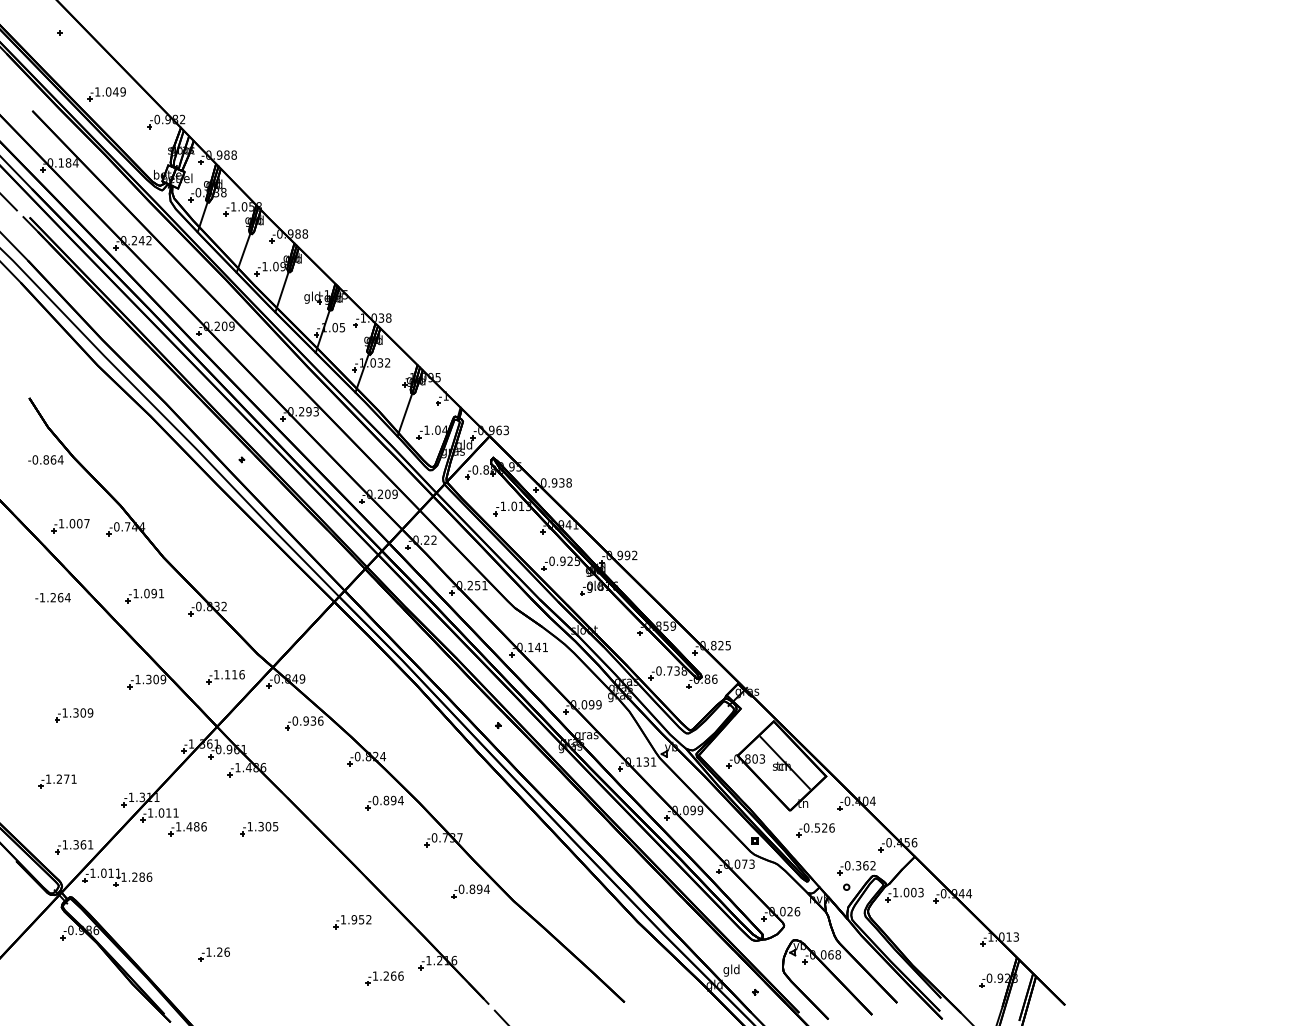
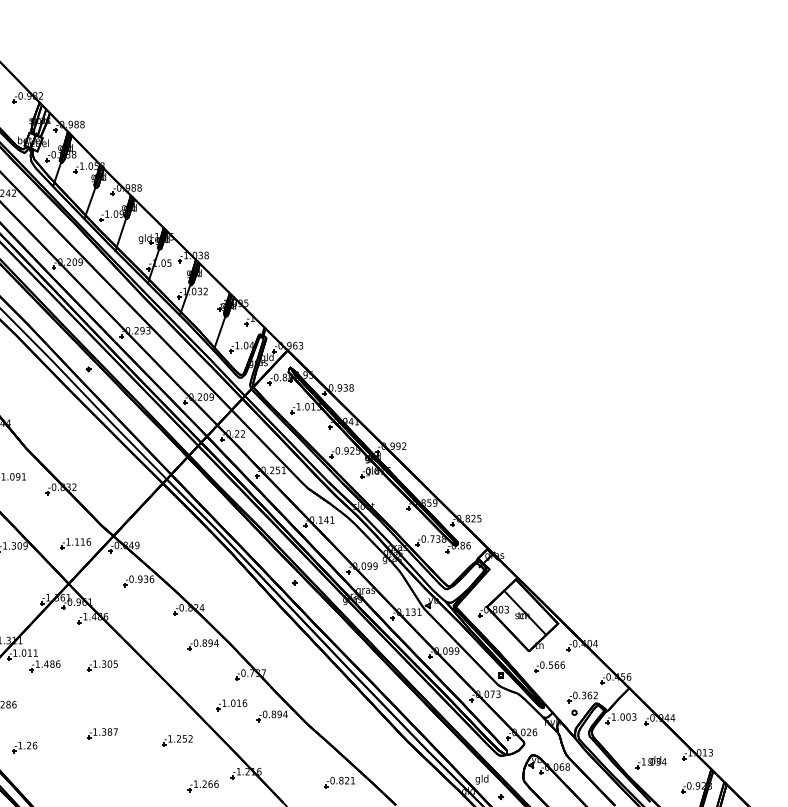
text: (824, 827) -> (556, 664), -0.526 -> -0.566
part: (419, 877) -> (231, 704), added
part: (259, 913) -> (102, 733), added
text: (354, 919) -> (179, 738), -1.952 -> -1.252
part: (941, 949) -> (650, 762), added
part: (213, 954) -> (24, 747), moved
part: (554, 974) -> (339, 782), added

